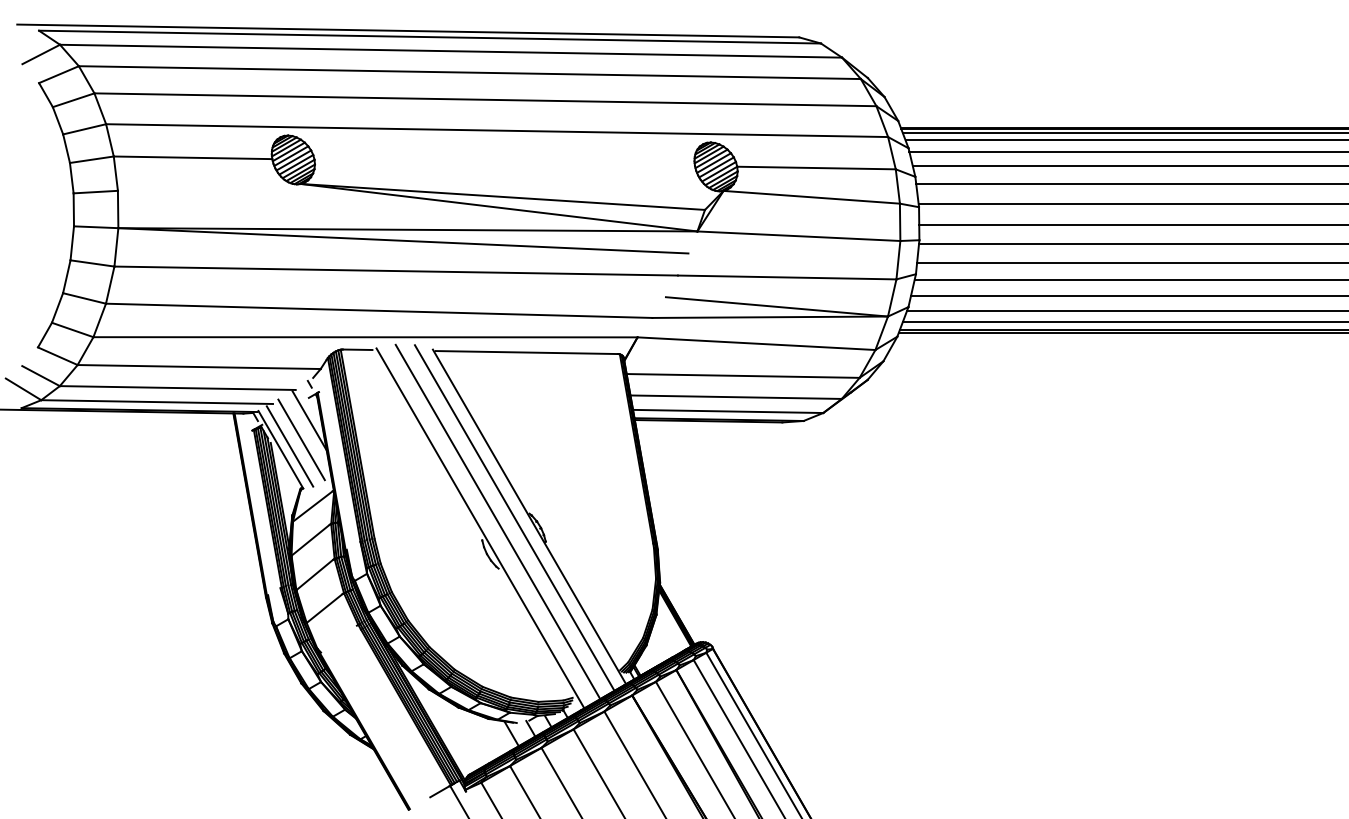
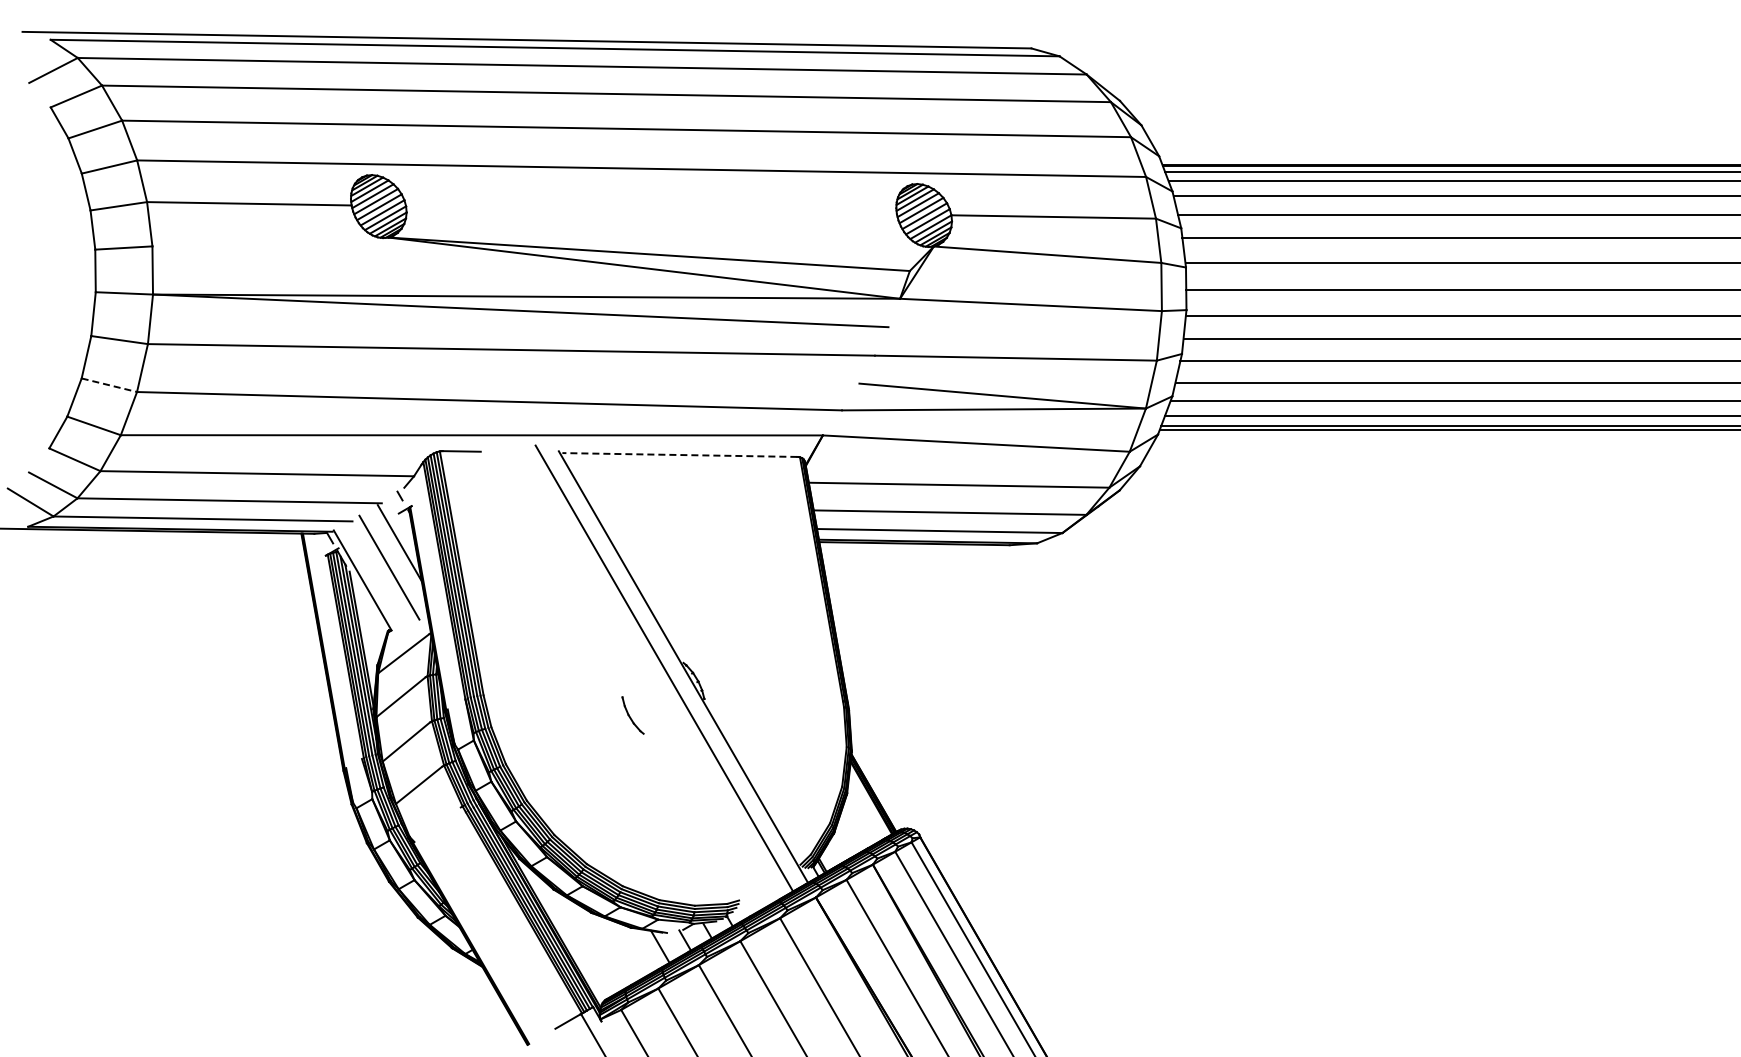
line: (84, 298) -> (109, 385), solid -> dashed
line: (526, 352) -> (679, 455), solid -> dashed
line: (290, 446) -> (374, 576), removed
line: (497, 521) -> (642, 673), removed
line: (480, 528) -> (620, 681), removed

